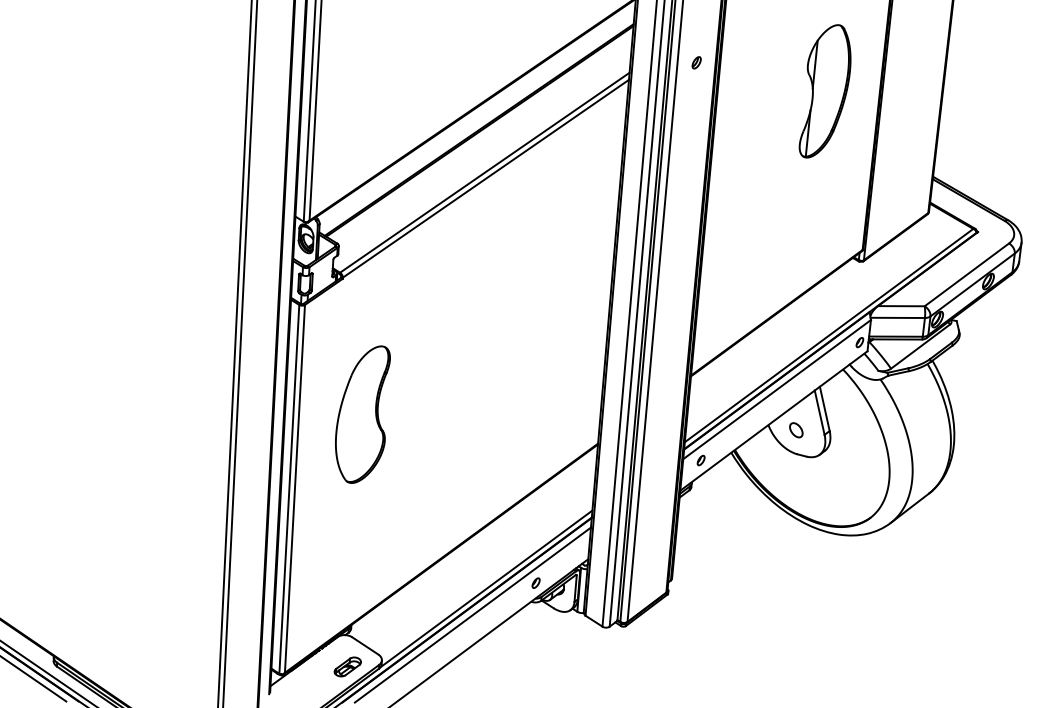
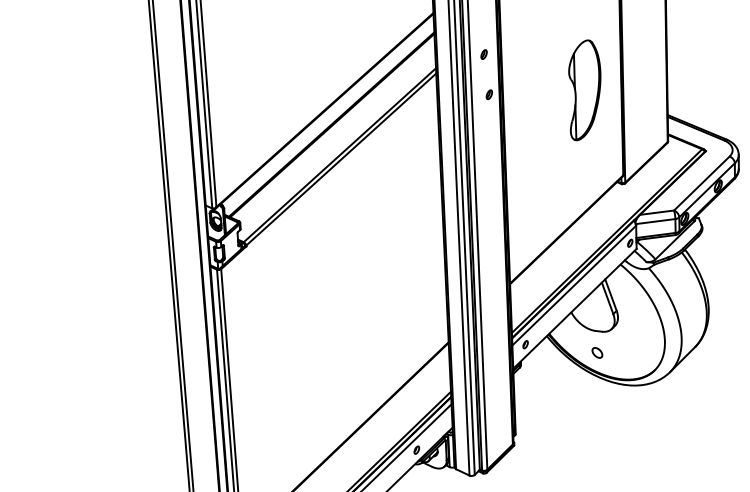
part: (824, 91) -> (583, 90), moved
part: (696, 117) -> (489, 94), added
part: (362, 414) -> (273, 343), removed
part: (796, 430) -> (597, 353), moved

